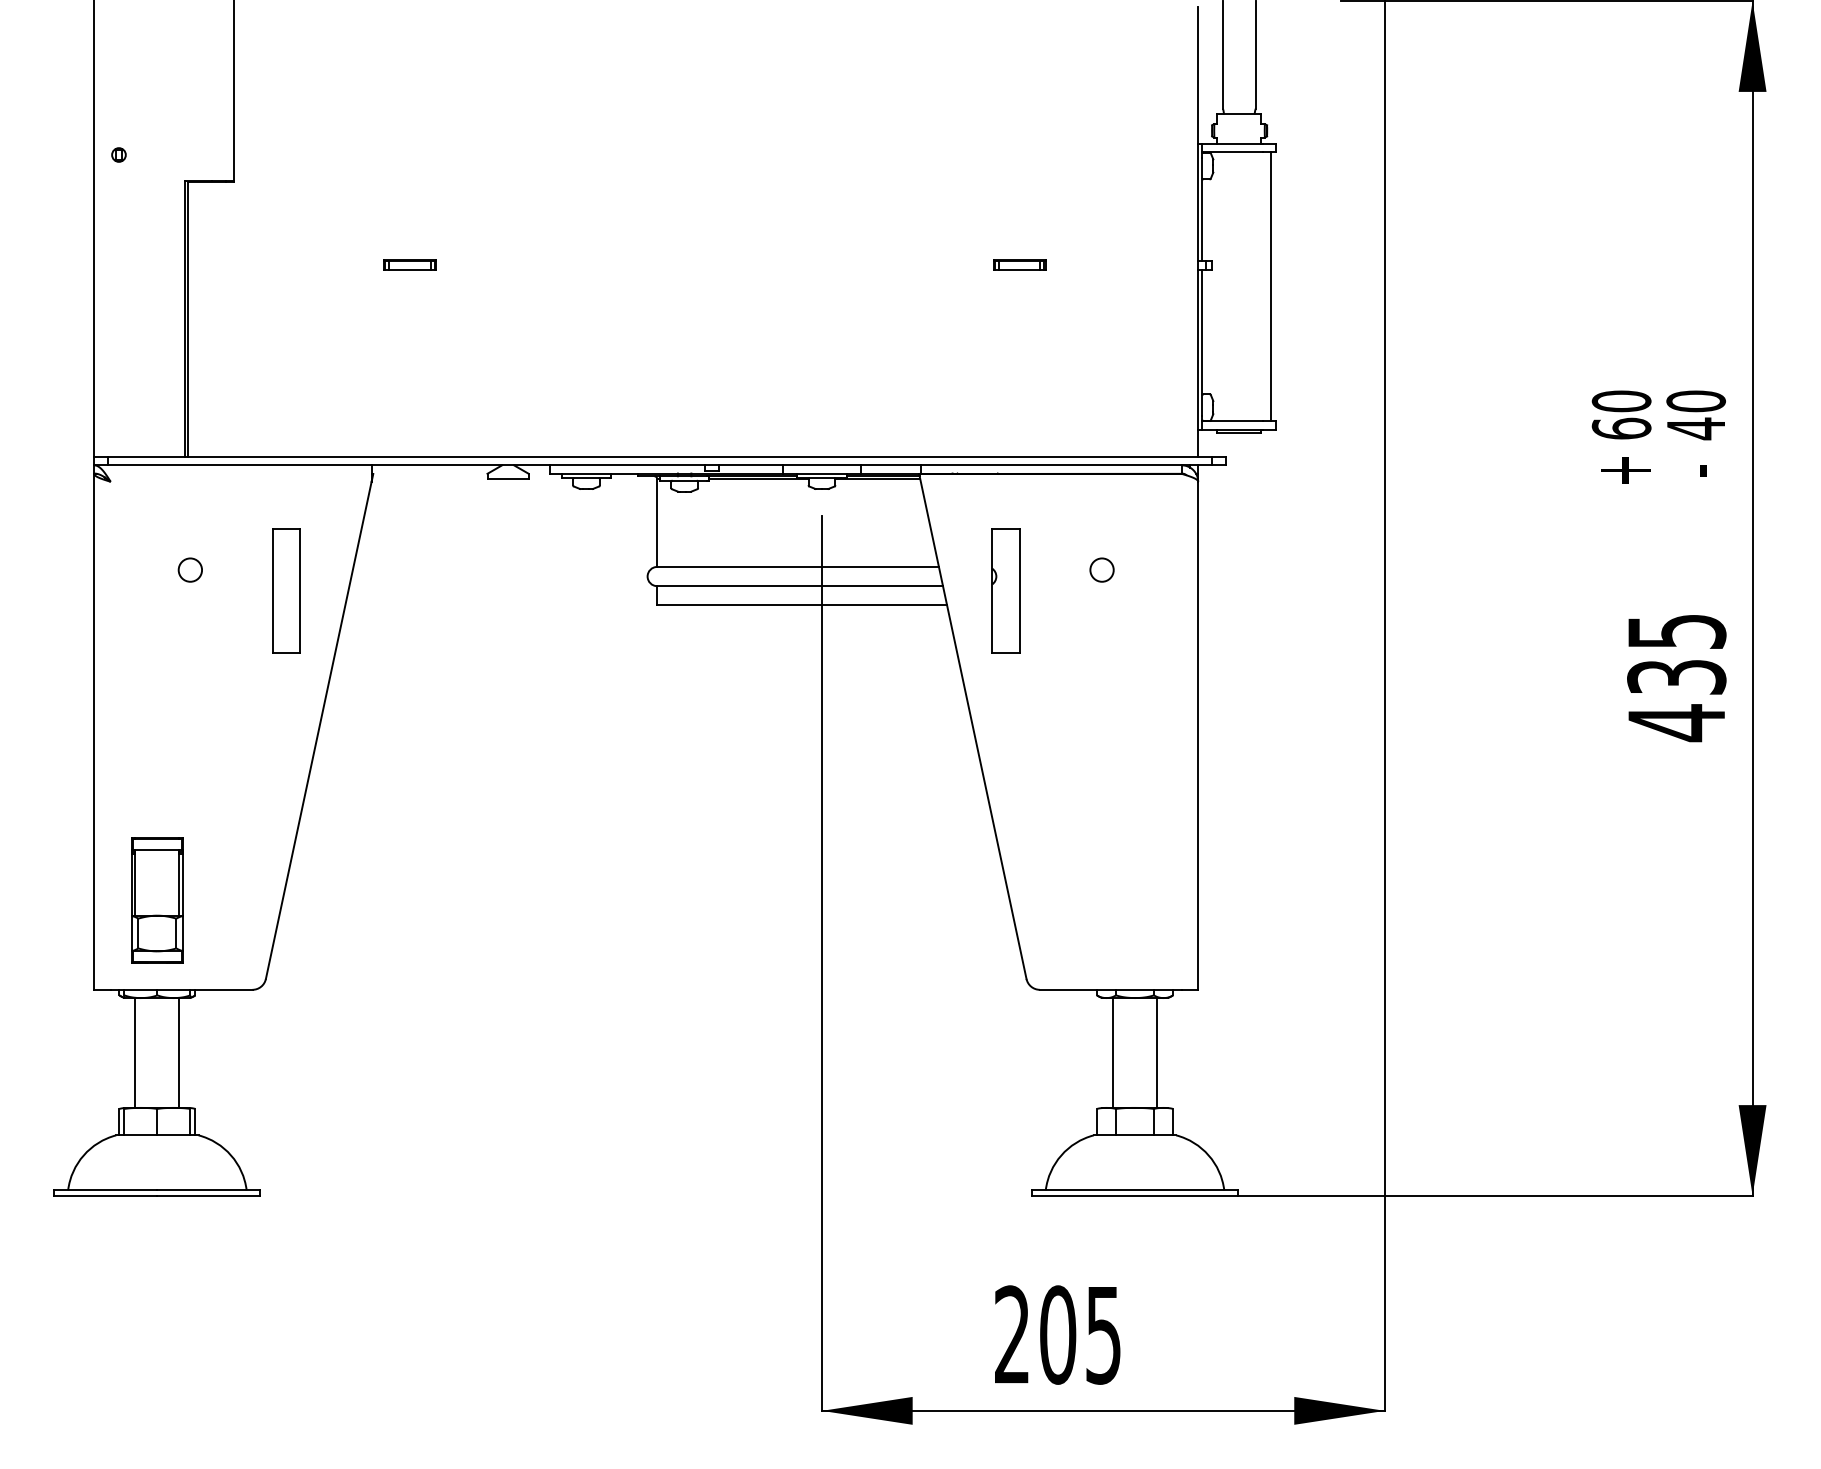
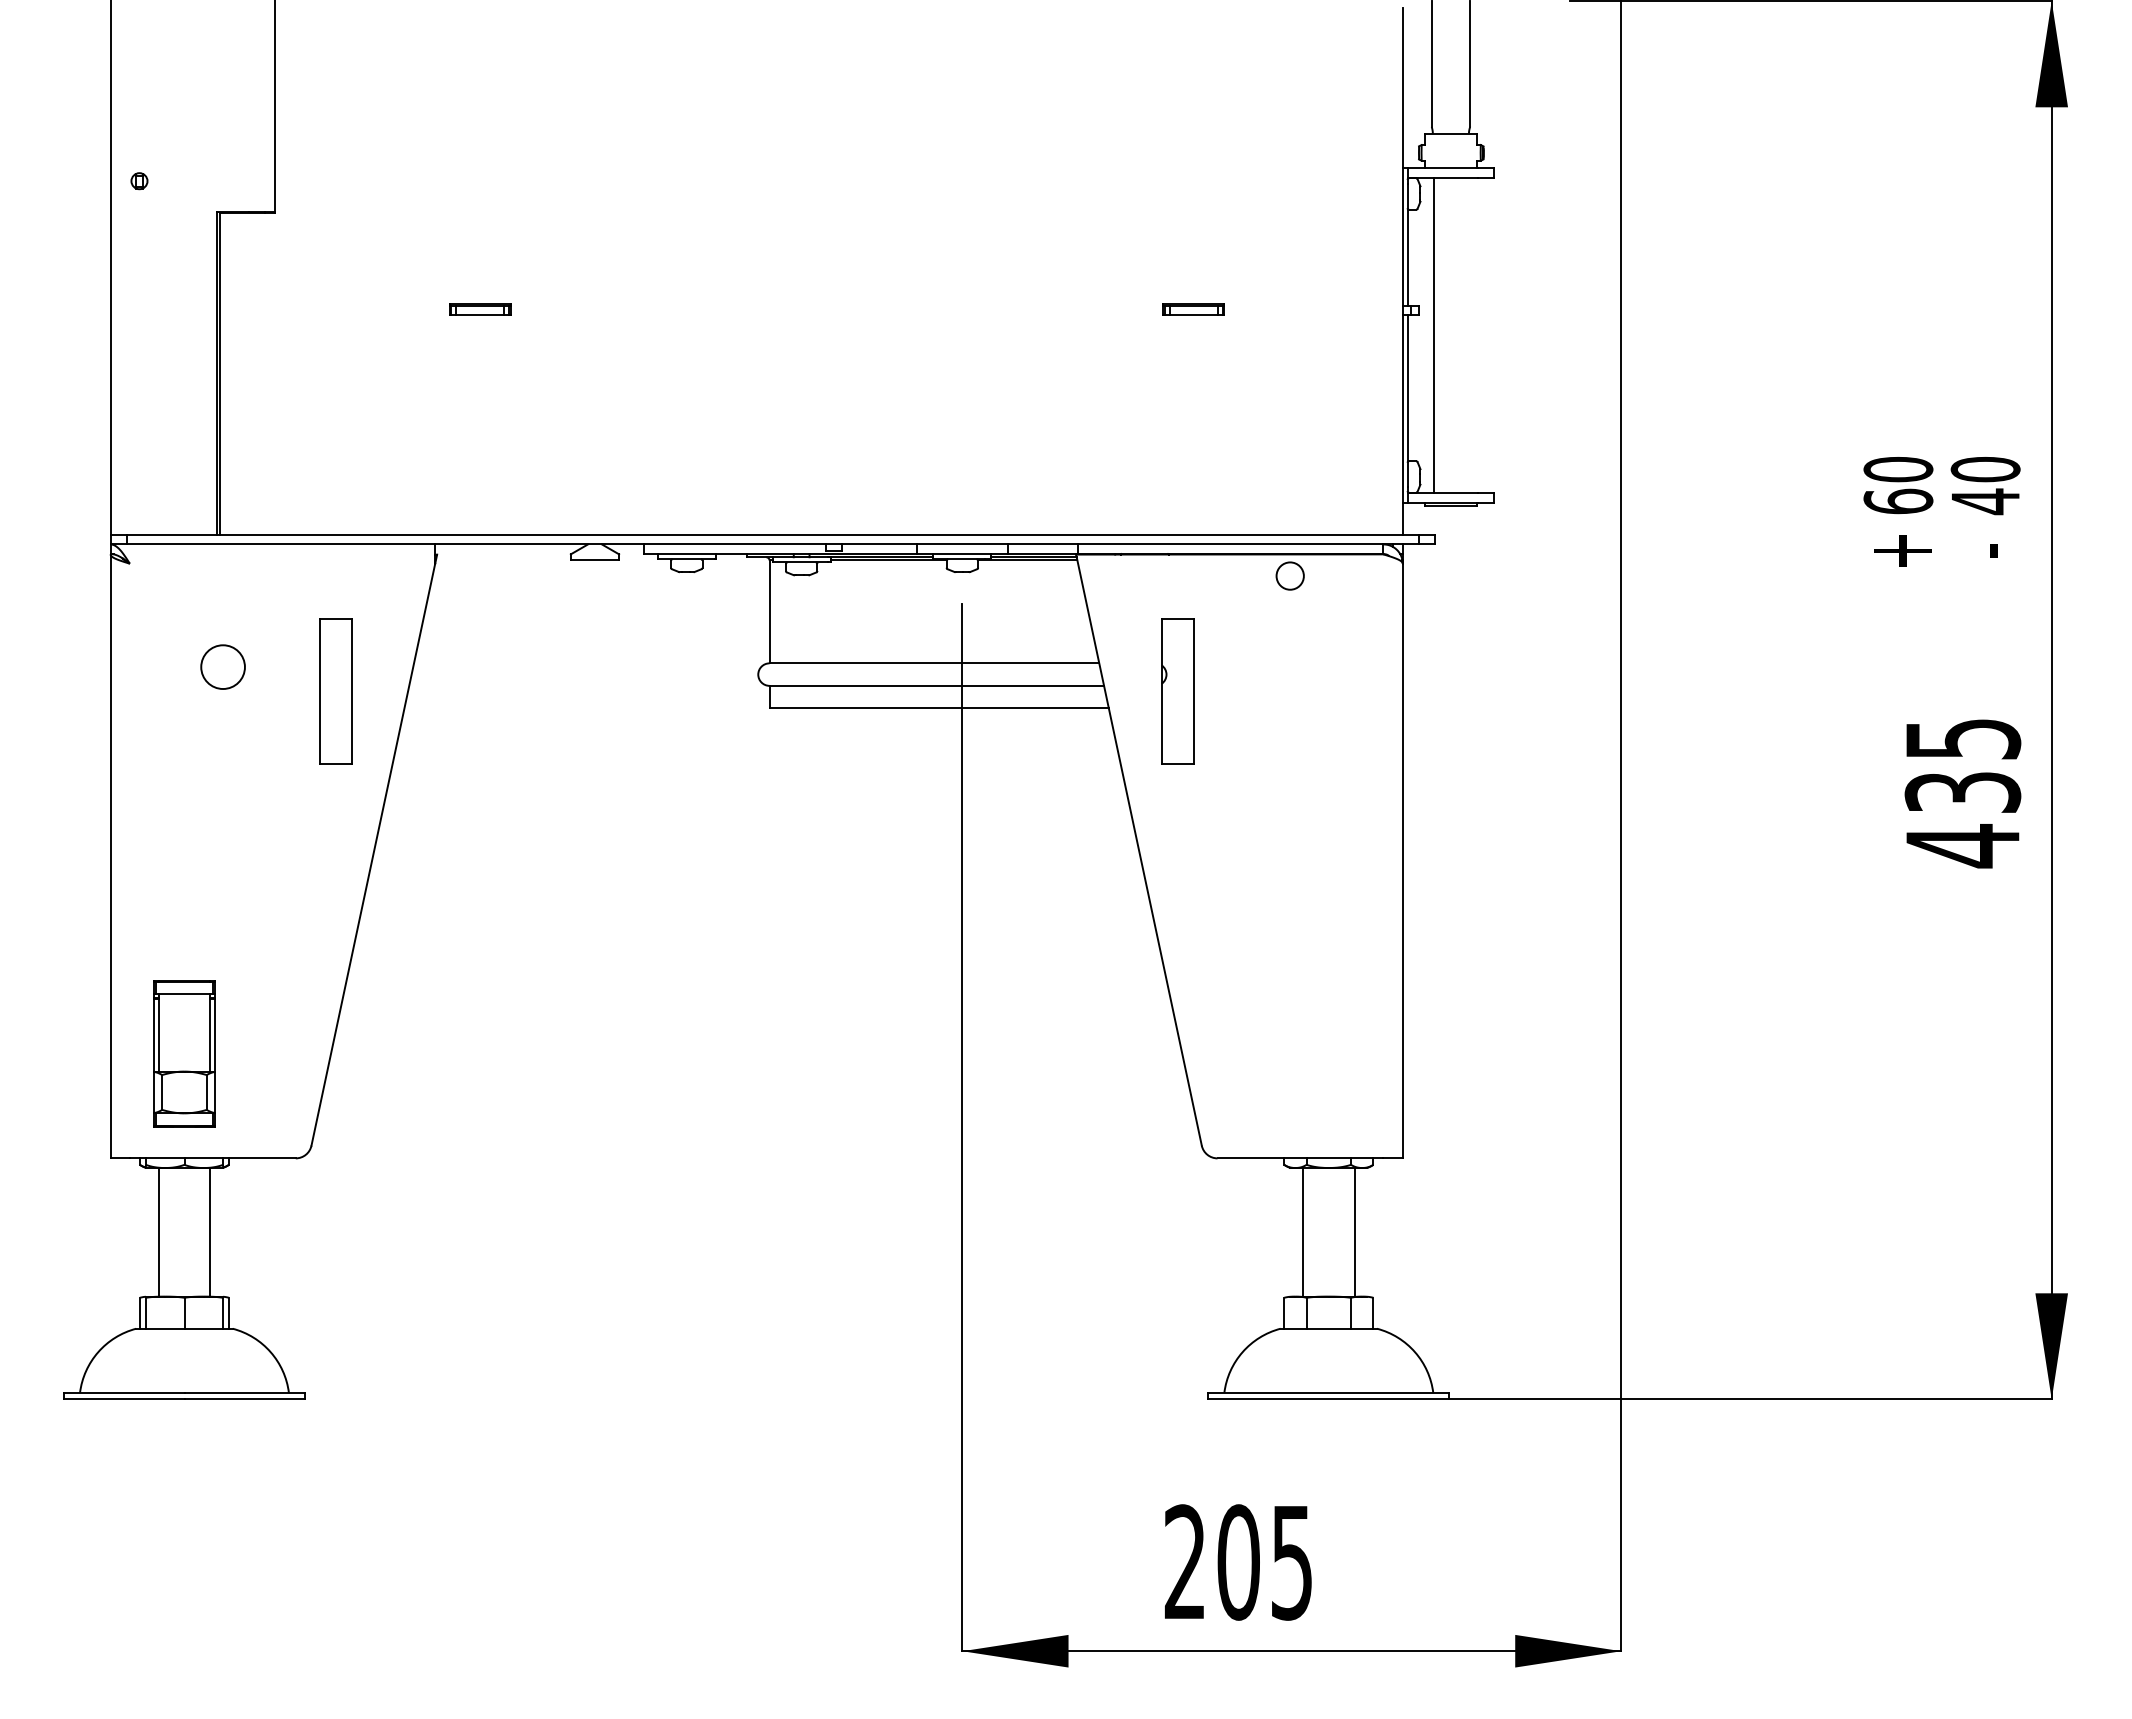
line: (1270, 285) -> (1433, 334), moved
circle: (189, 569) -> (222, 666), size x1.6
circle: (1101, 569) -> (1289, 575), moved

